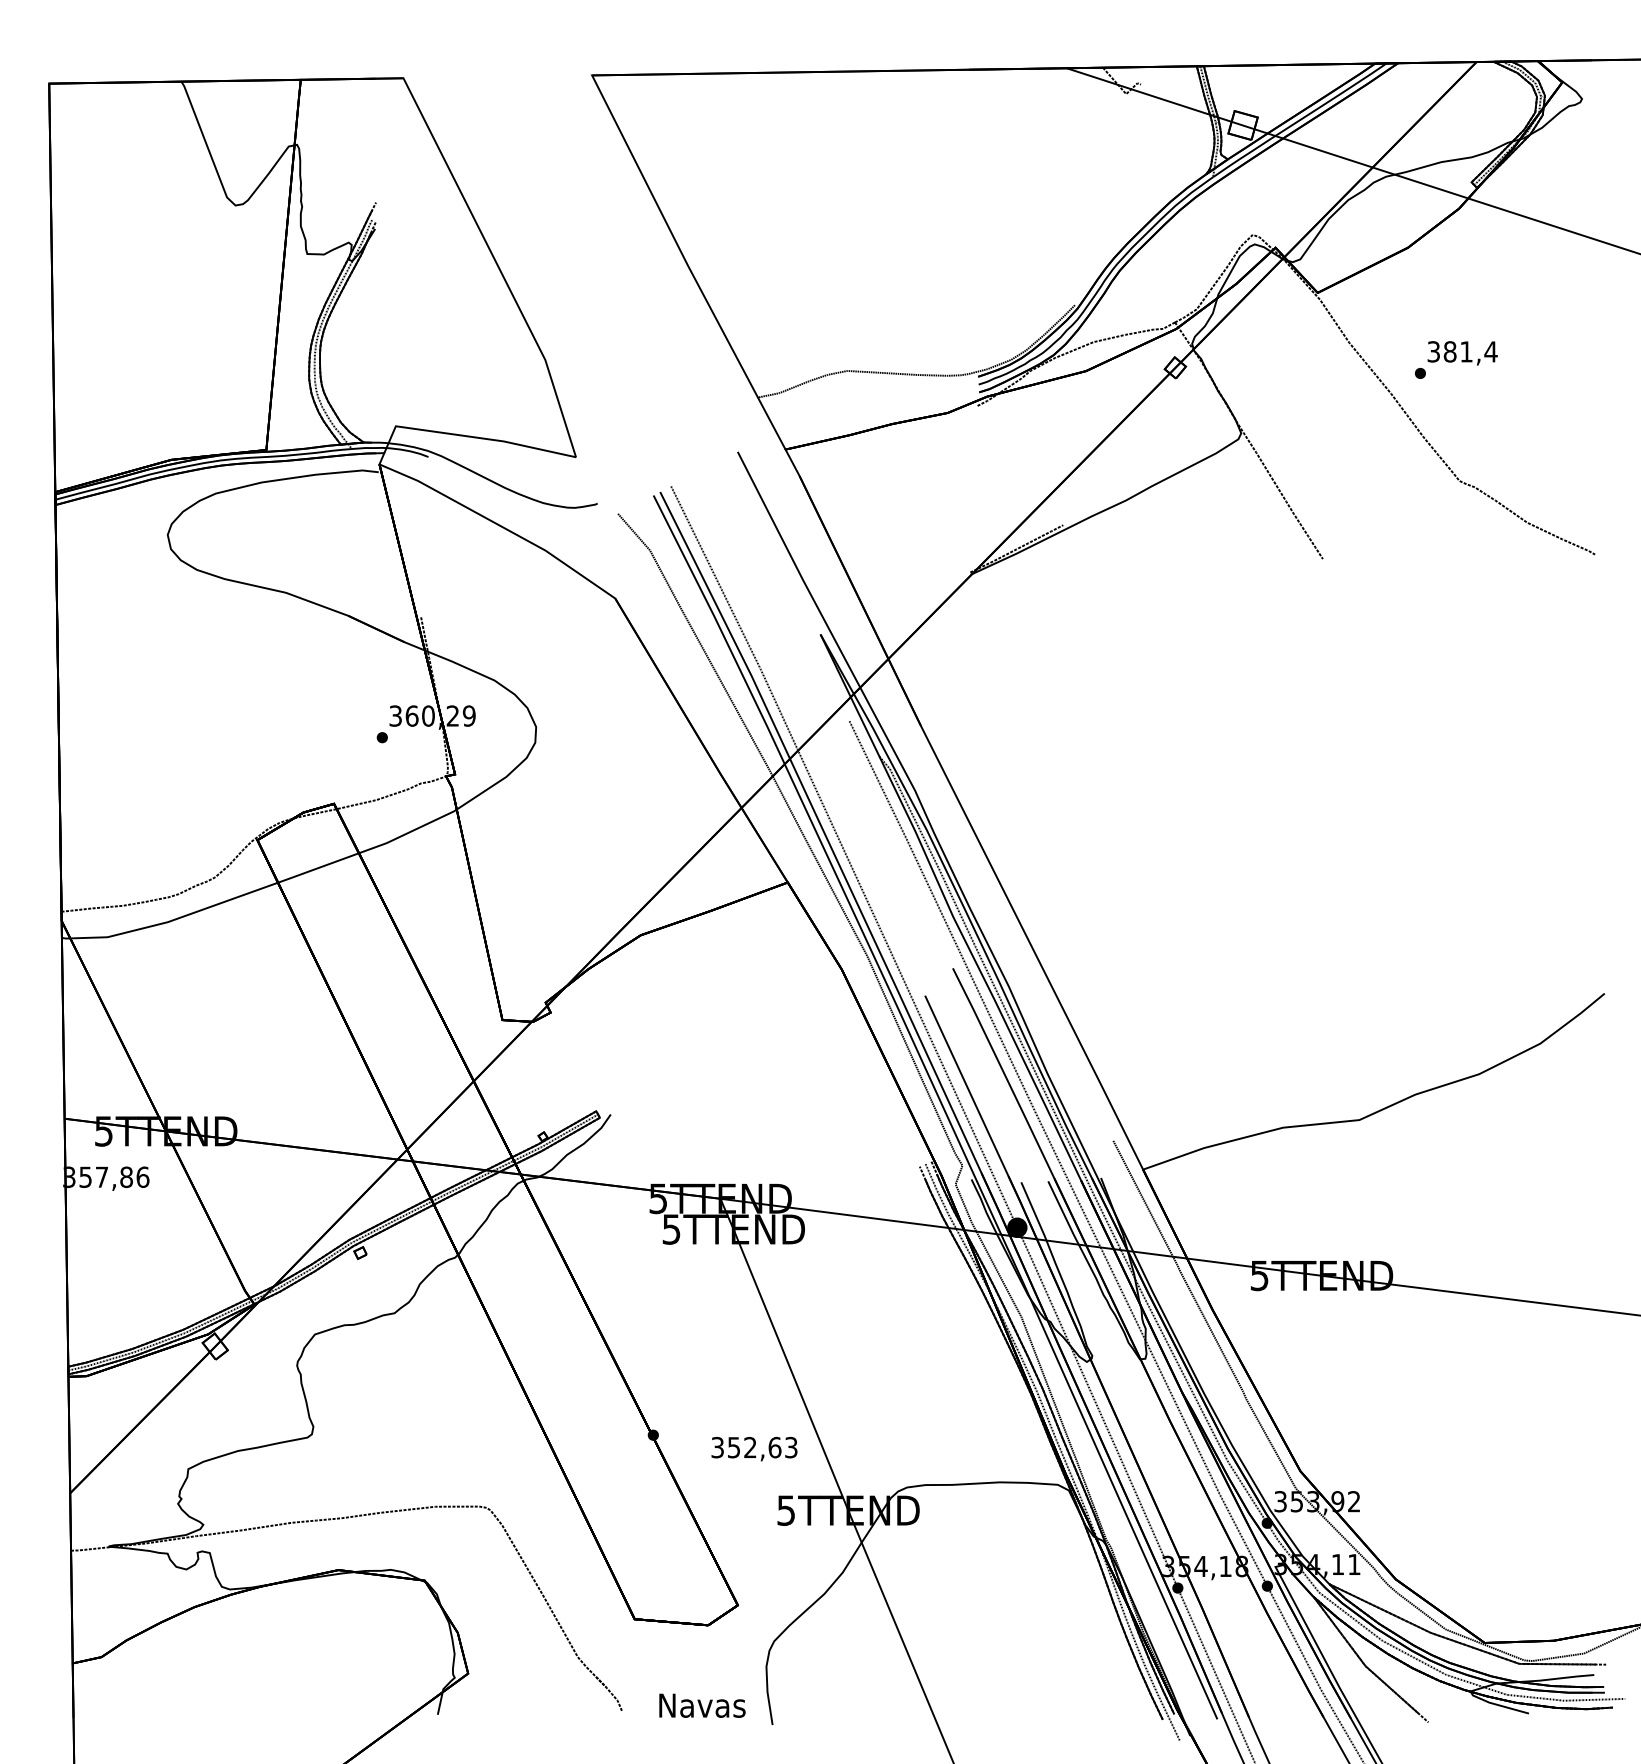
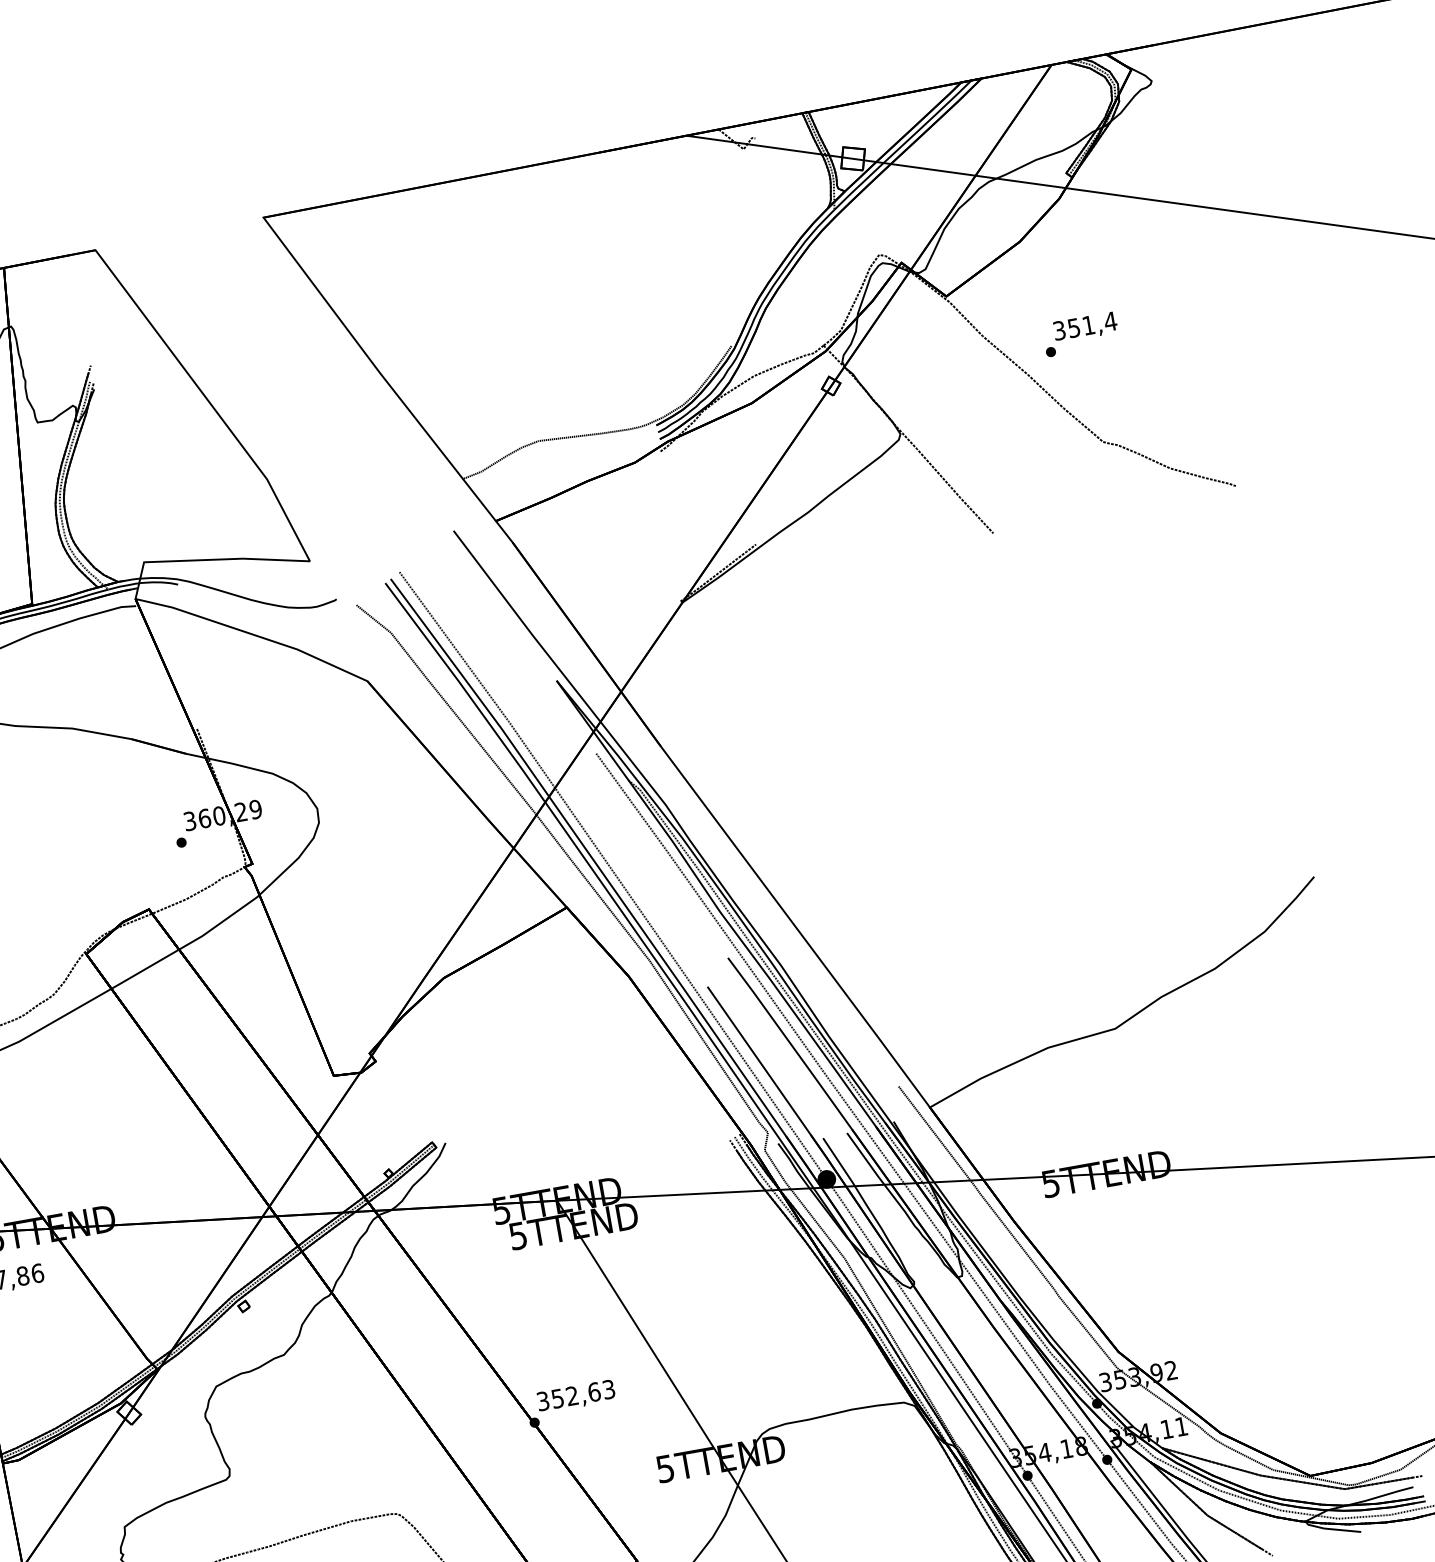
text: (1449, 351) -> (1073, 327), 381,4 -> 351,4
text: (754, 1448) -> (576, 1396), moved

